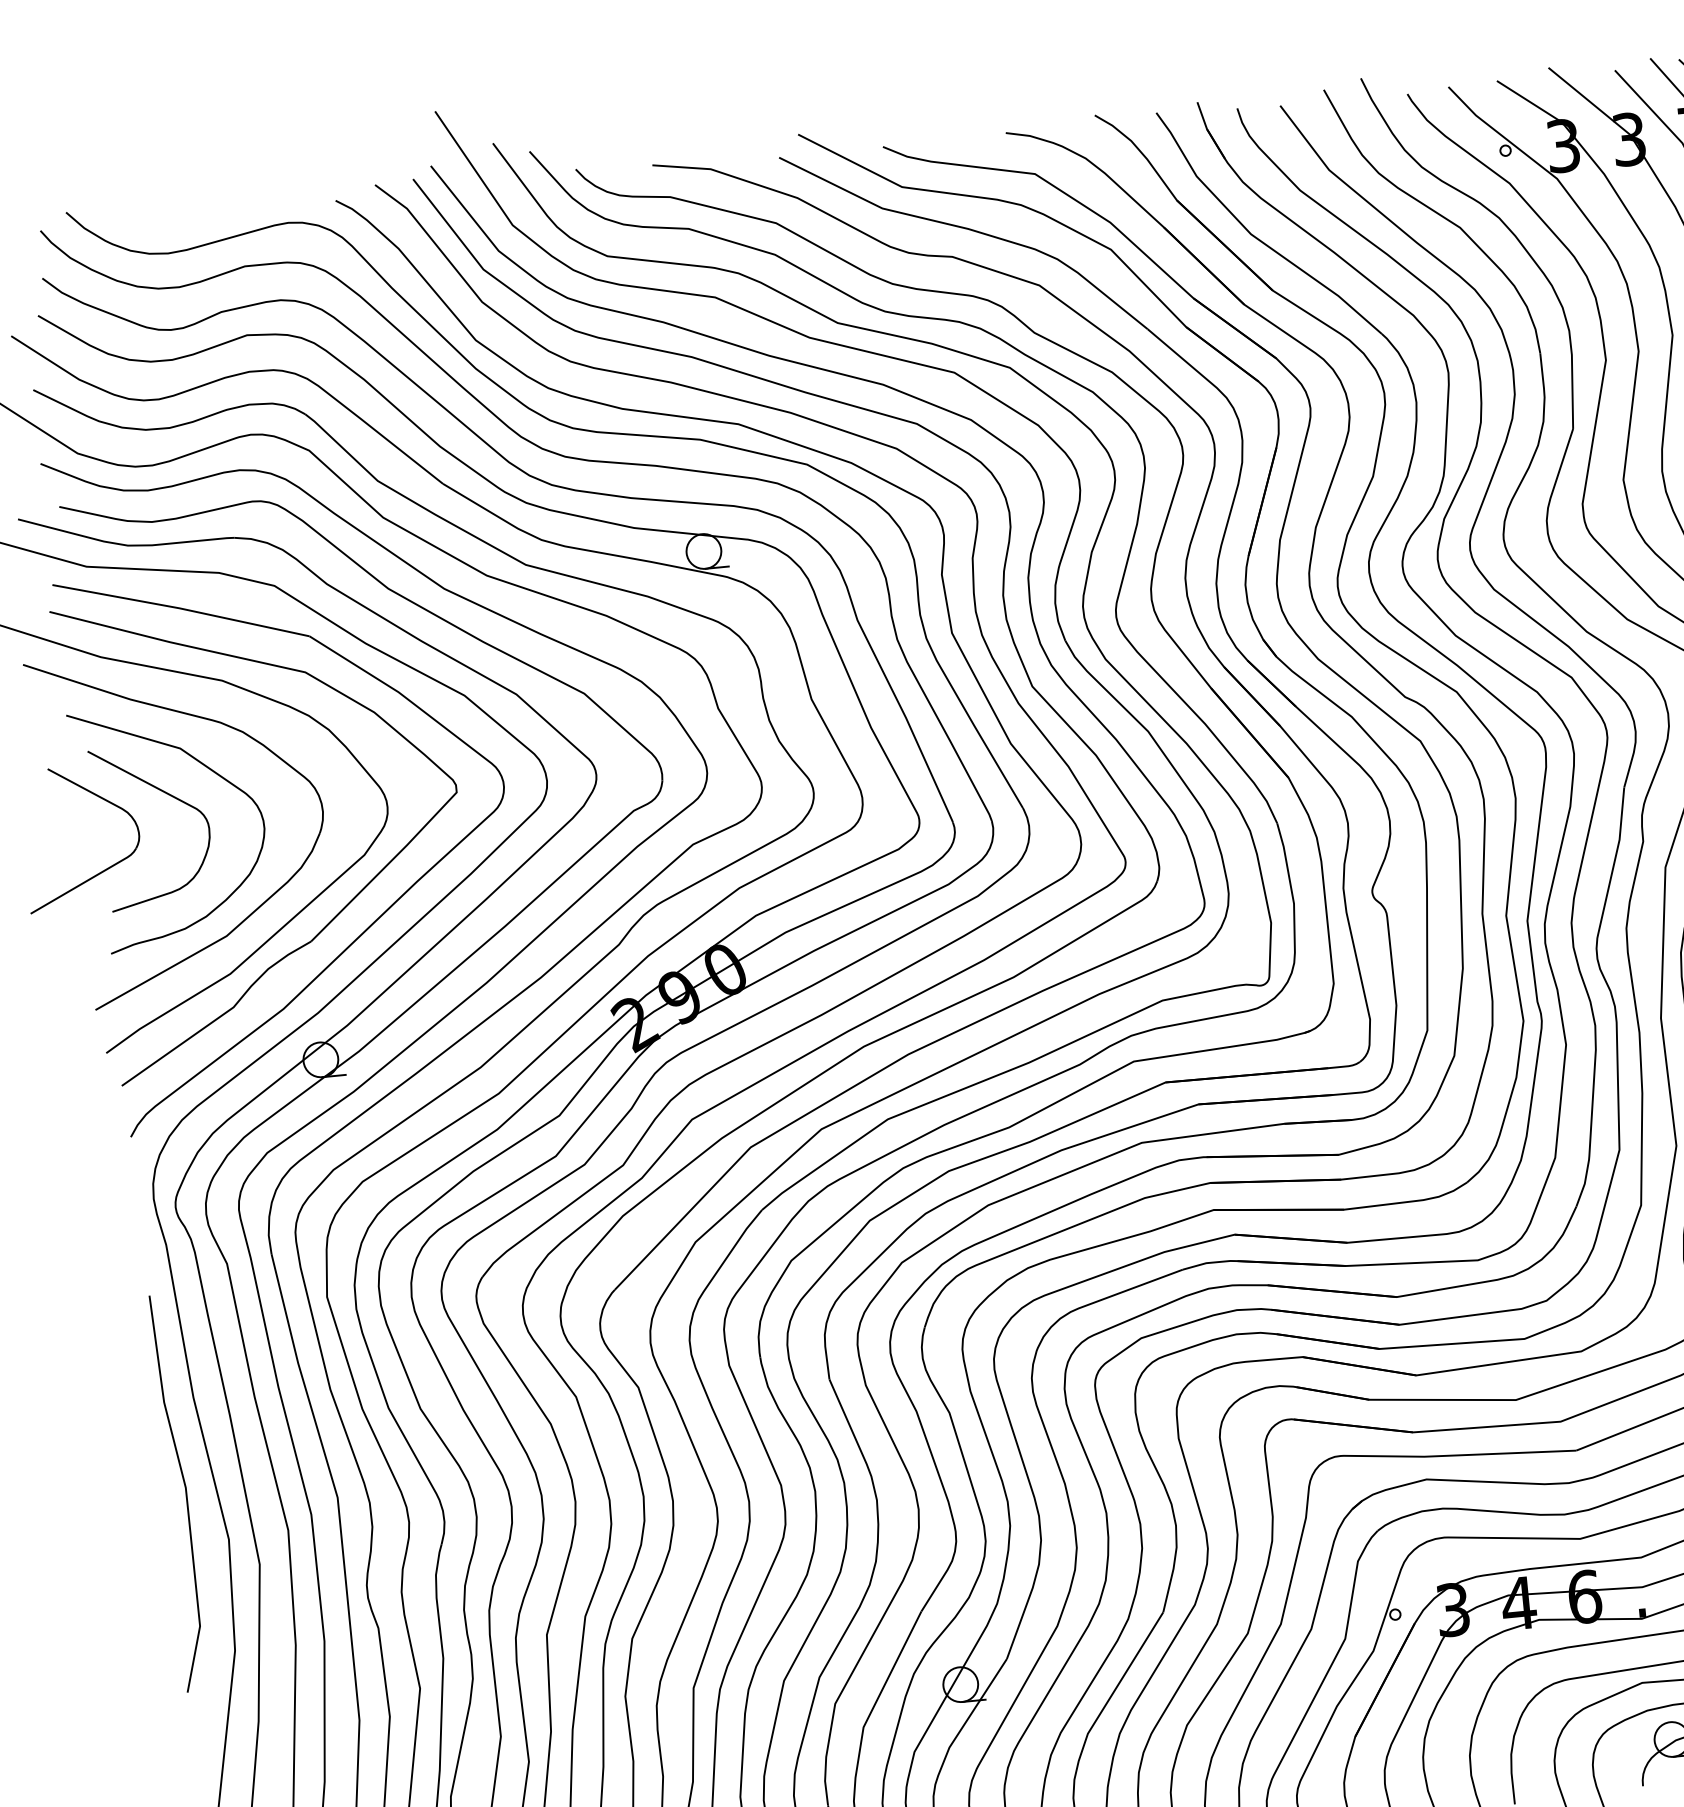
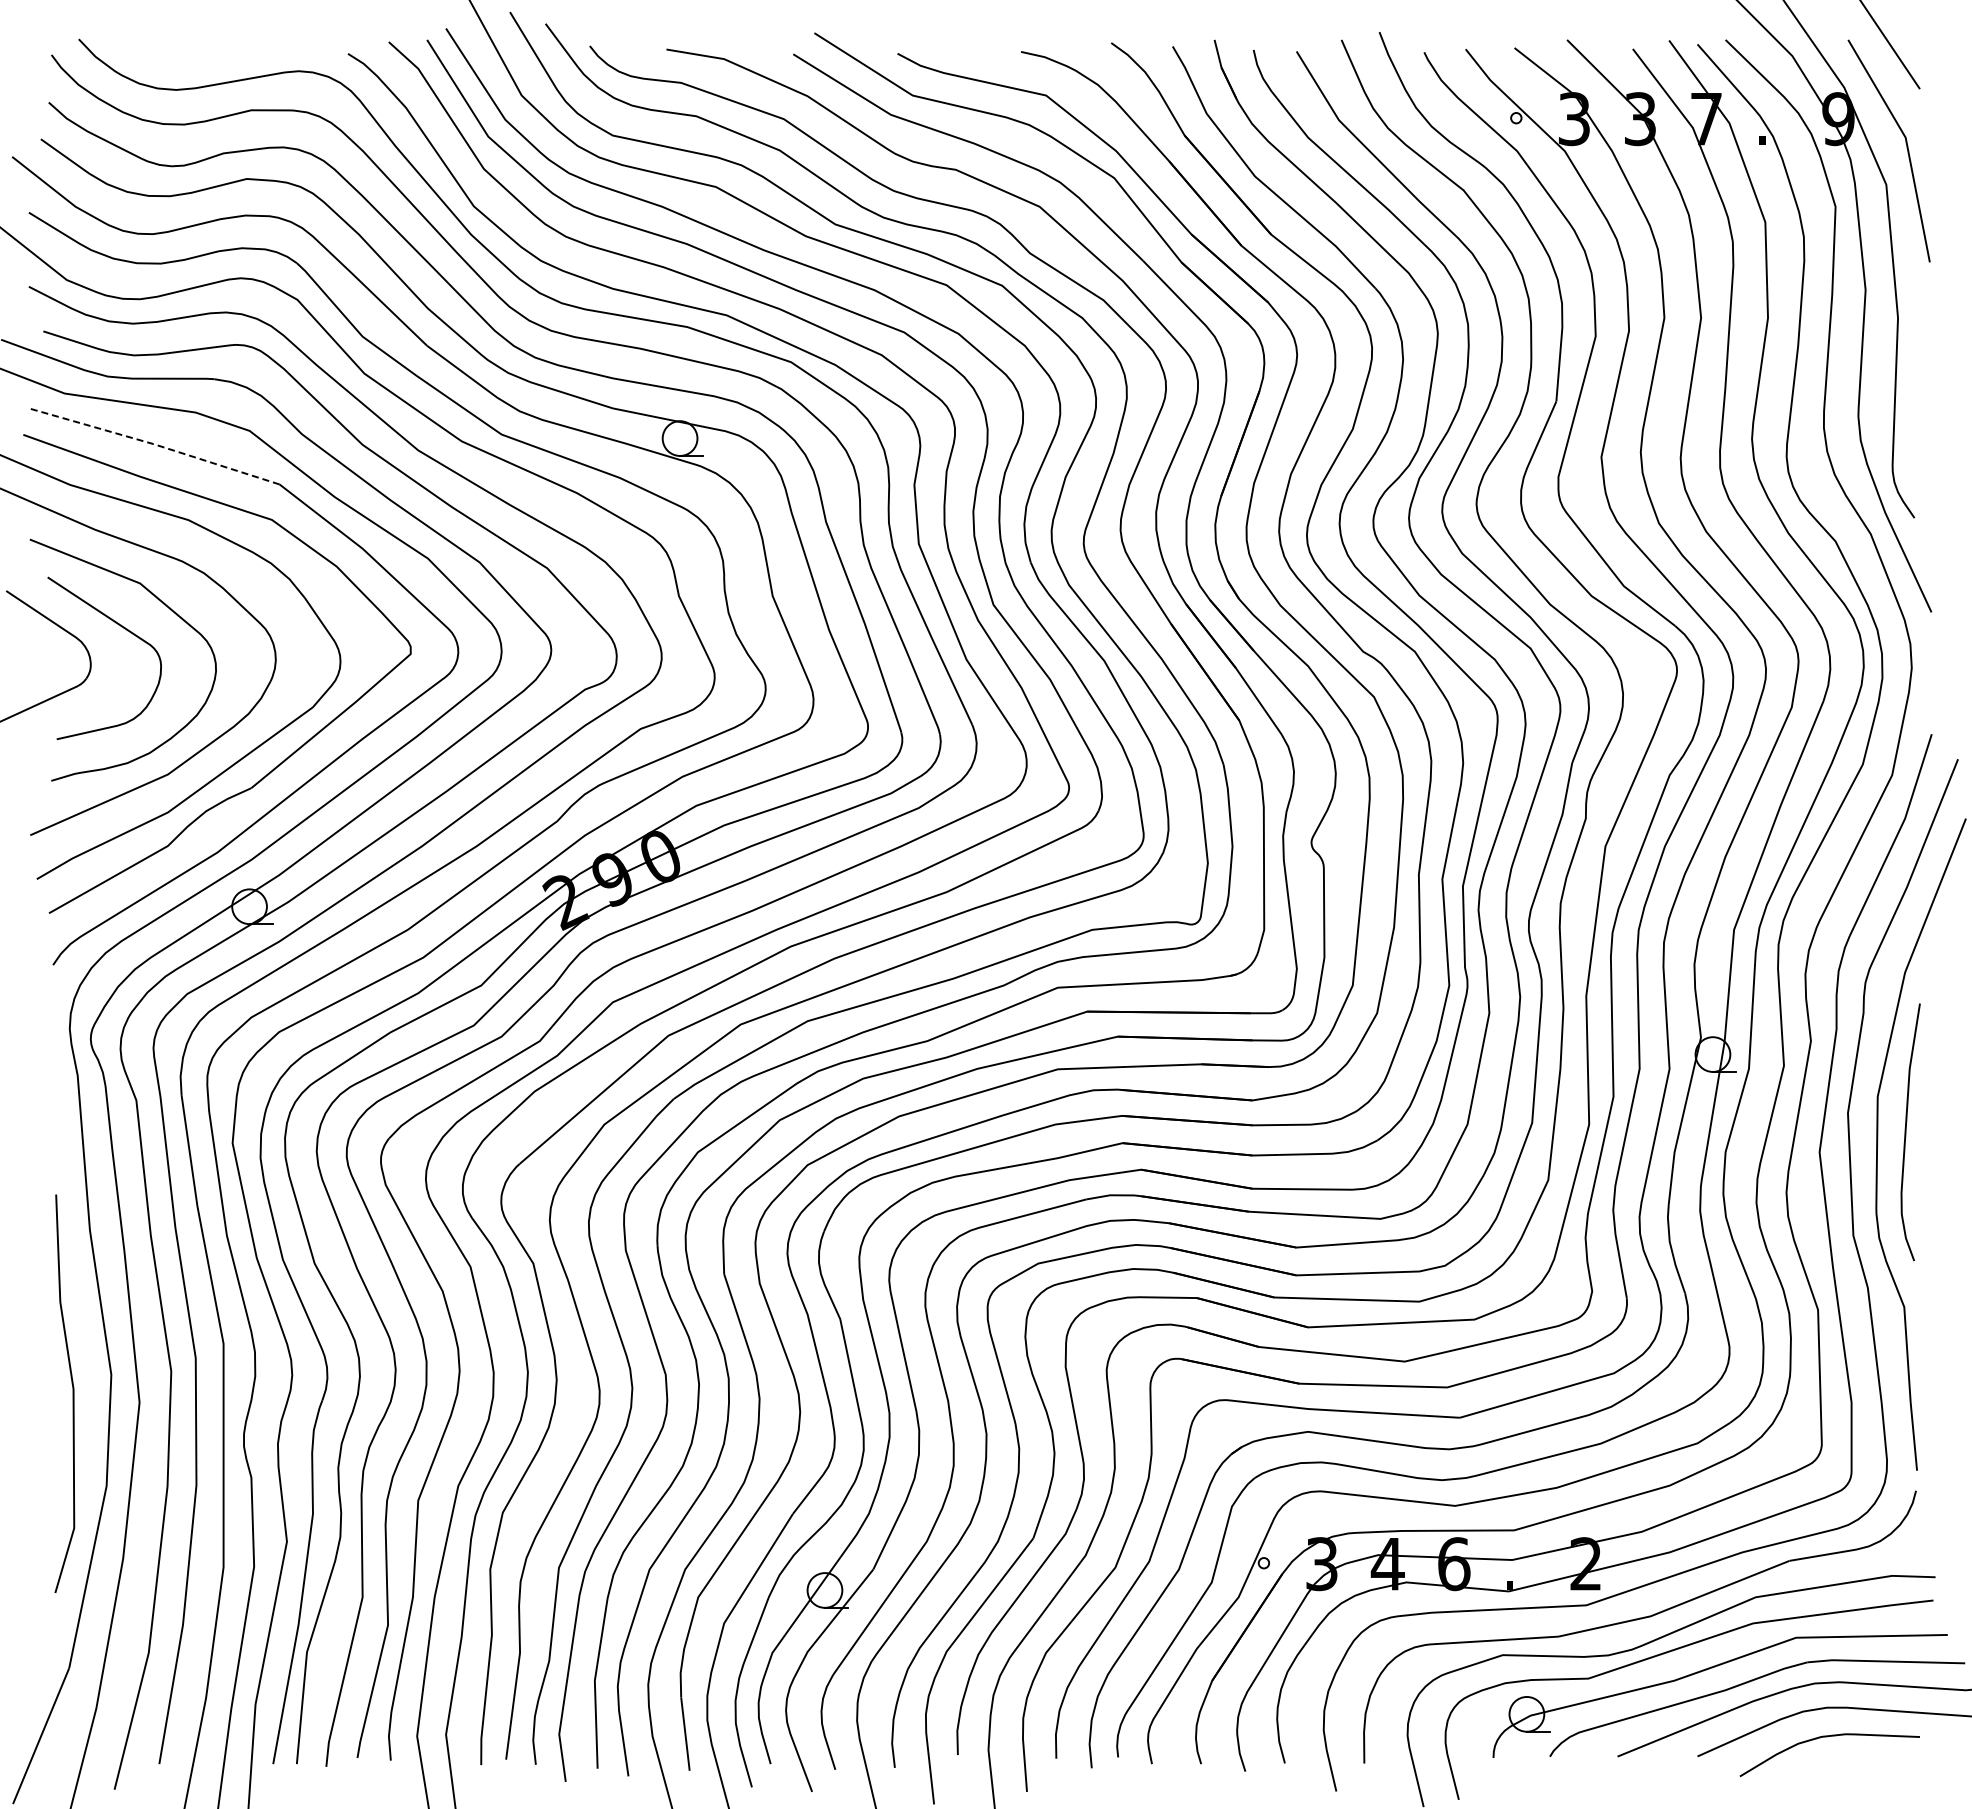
line: (181, 608) -> (154, 444), solid -> dashed
line: (185, 1492) -> (72, 1393), moved

